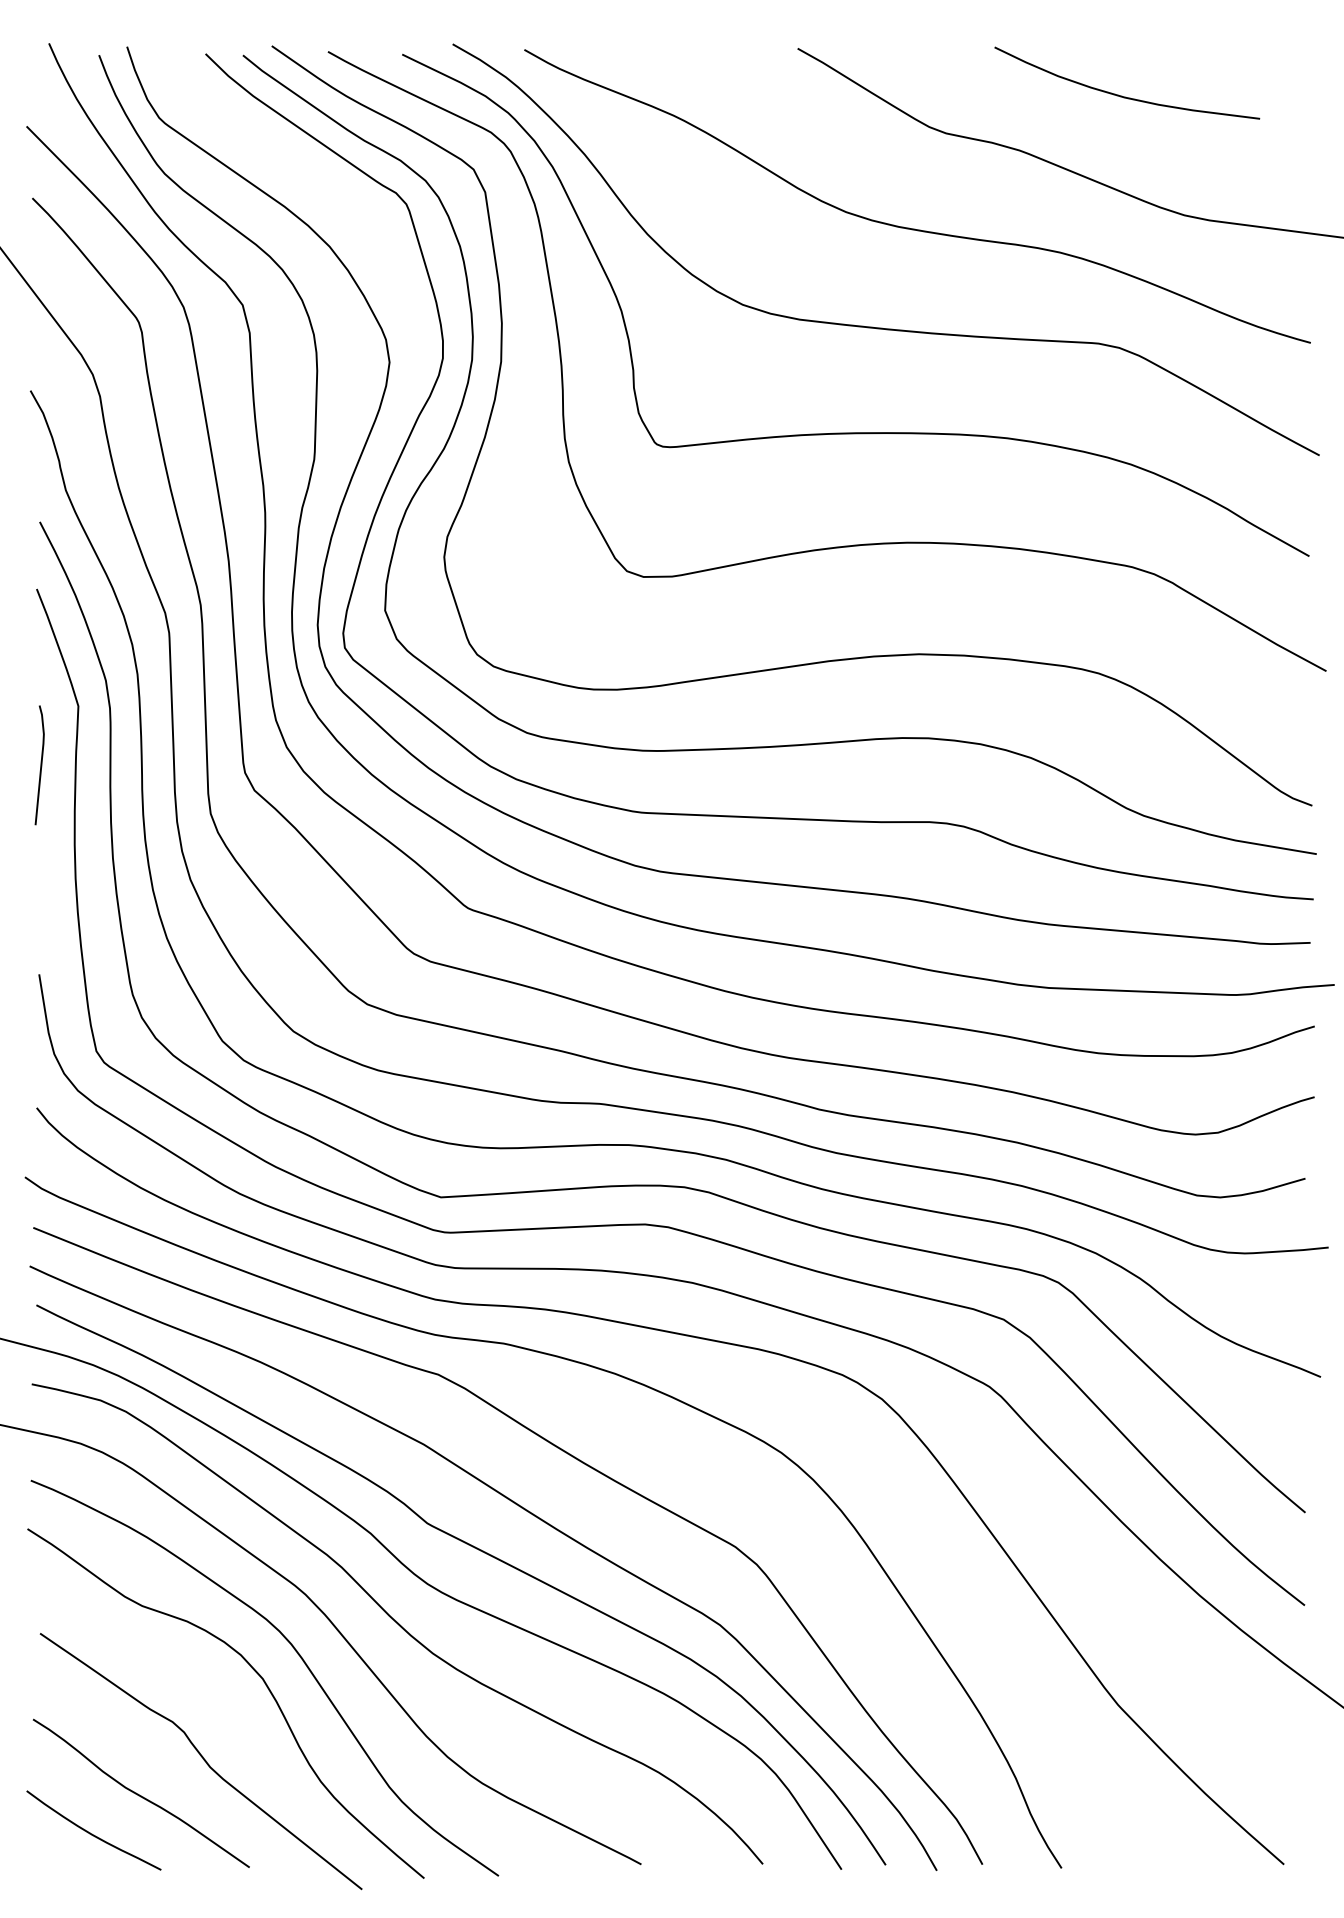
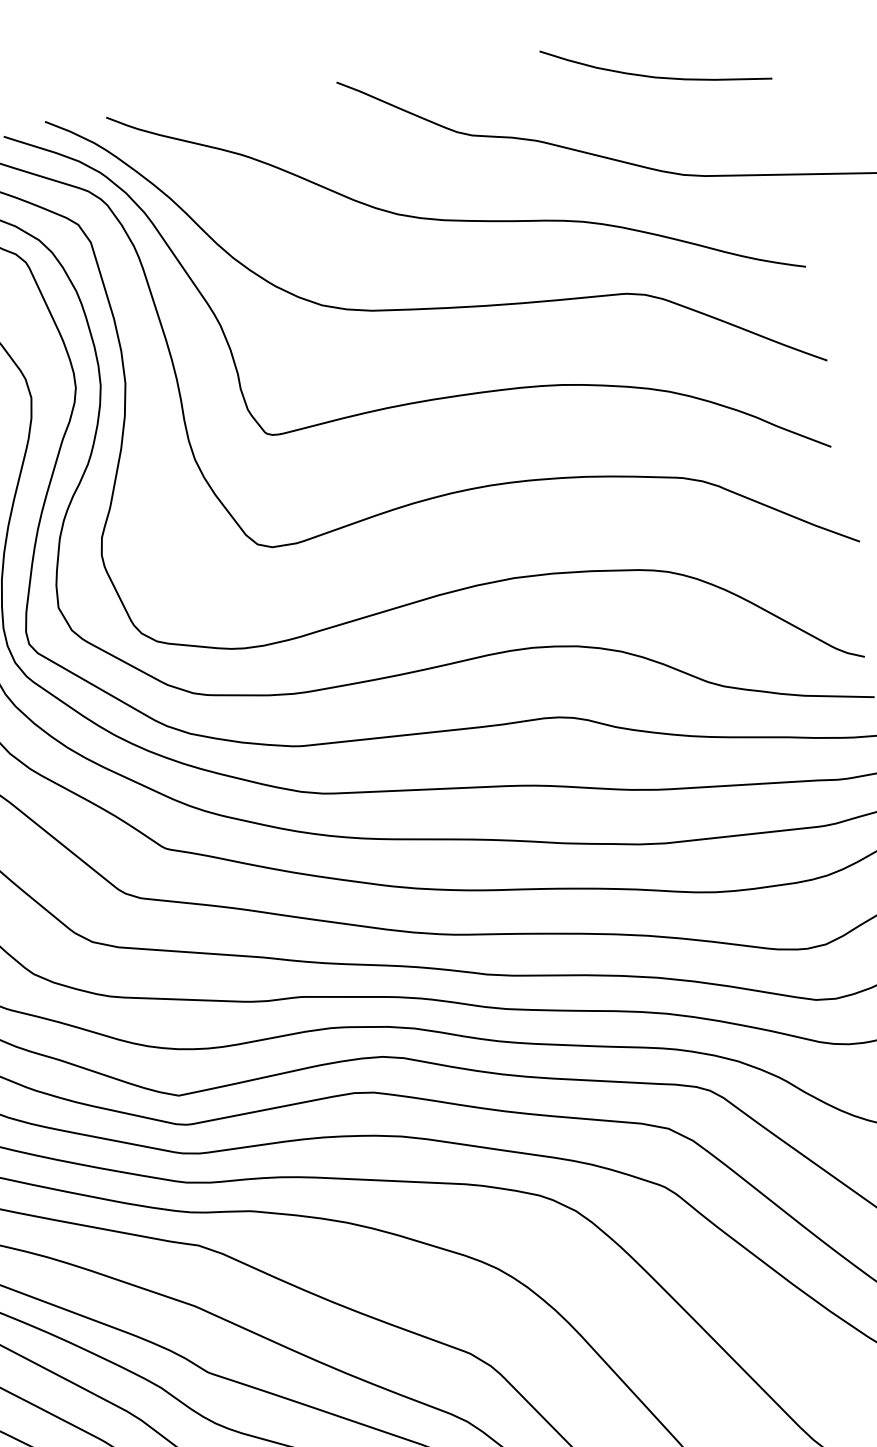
curve: (1122, 95) -> (653, 76), moved

